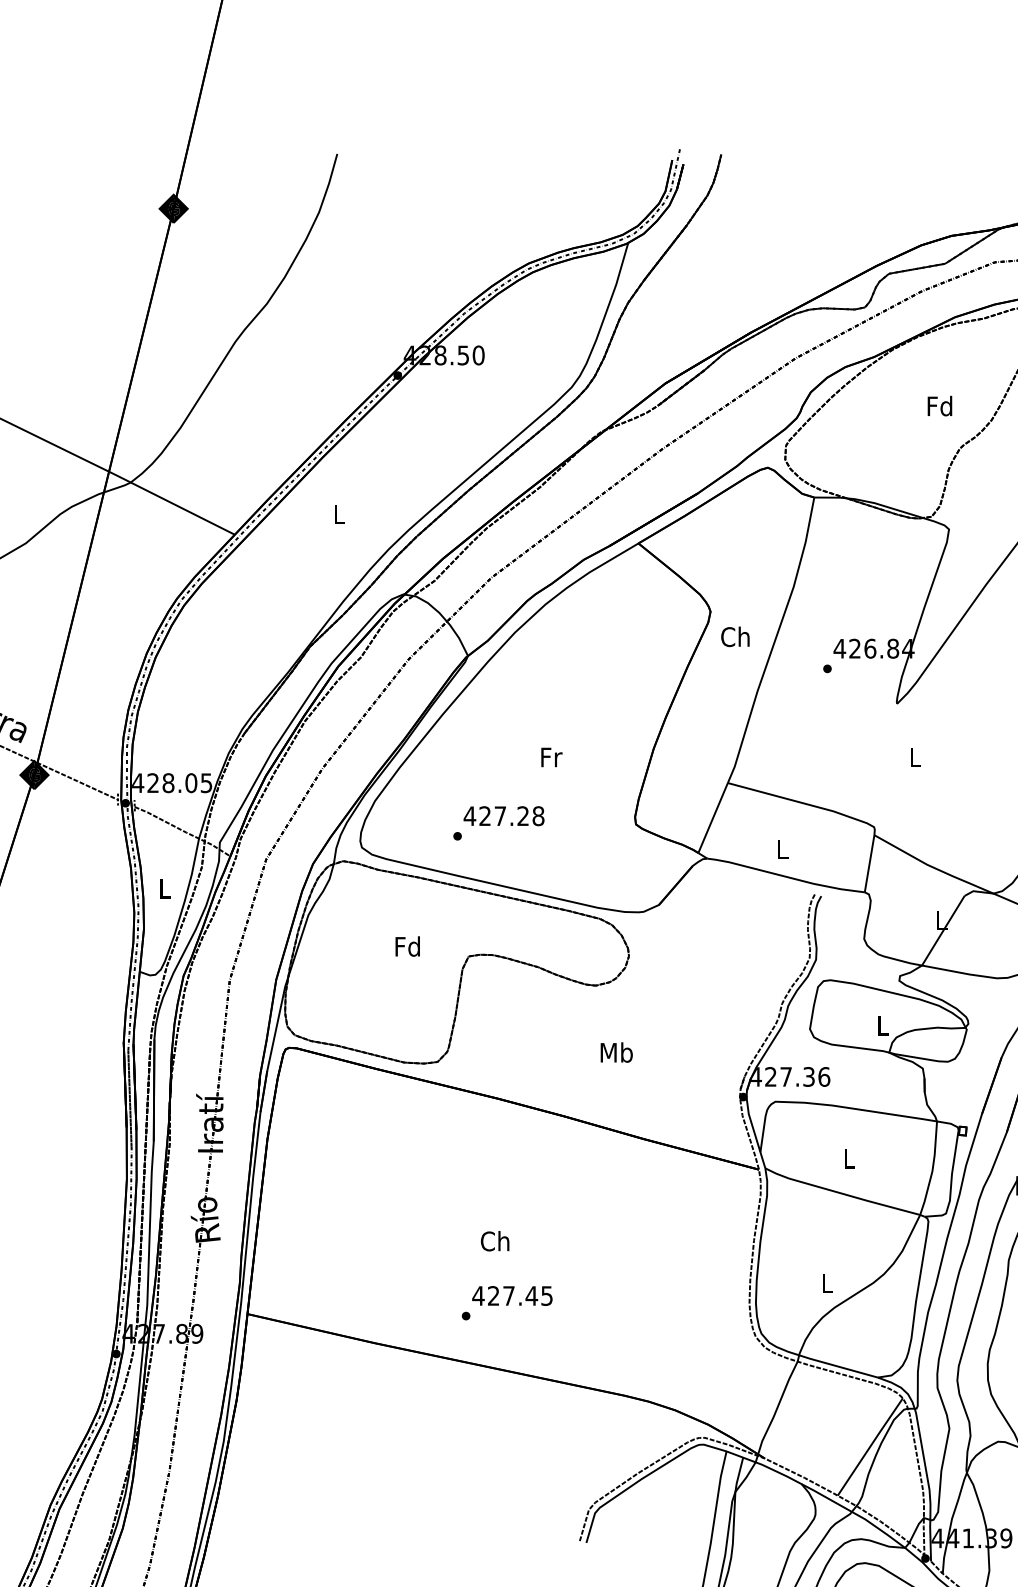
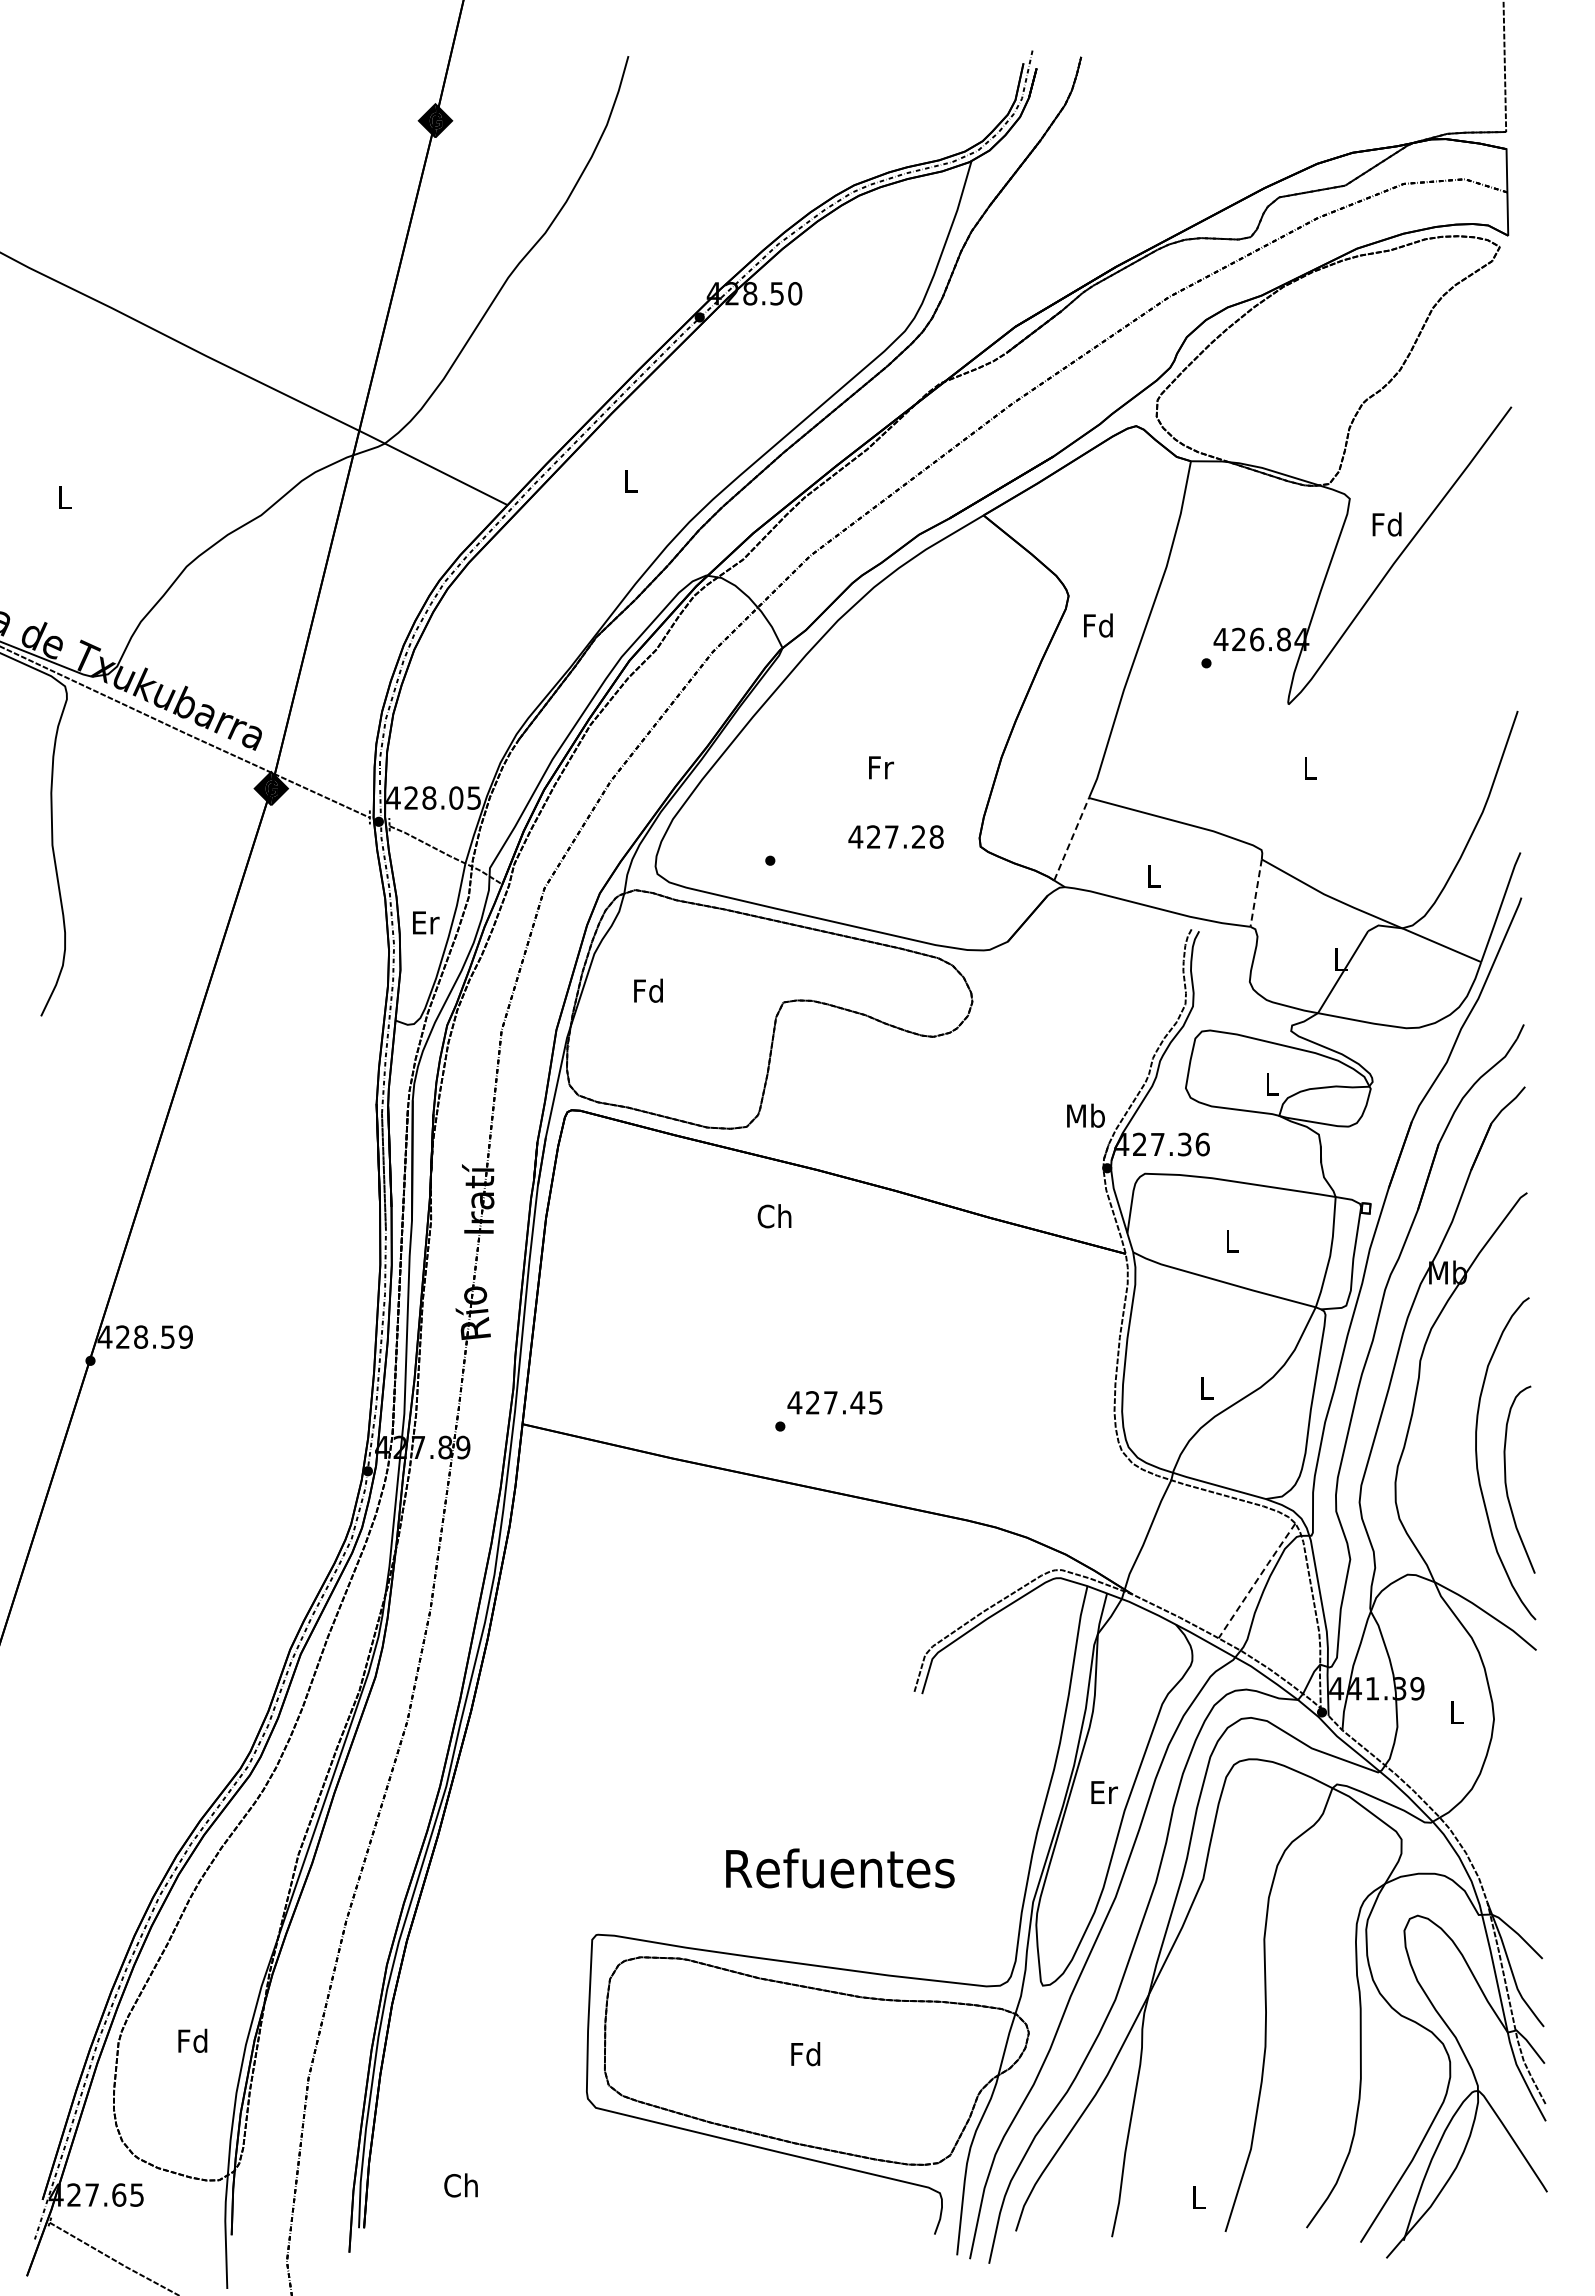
text: (939, 406) -> (1386, 524), moved
text: (735, 636) -> (1097, 625), Ch -> Fd
text: (503, 815) -> (895, 836), moved
line: (713, 818) -> (1071, 839), solid -> dashed
line: (869, 864) -> (1256, 893), solid -> dashed
text: (166, 888) -> (426, 922), L -> Er
text: (407, 946) -> (648, 990), moved
text: (616, 1052) -> (1085, 1115), moved
text: (495, 1241) -> (774, 1216), moved
line: (869, 1446) -> (1256, 1580), solid -> dashed

